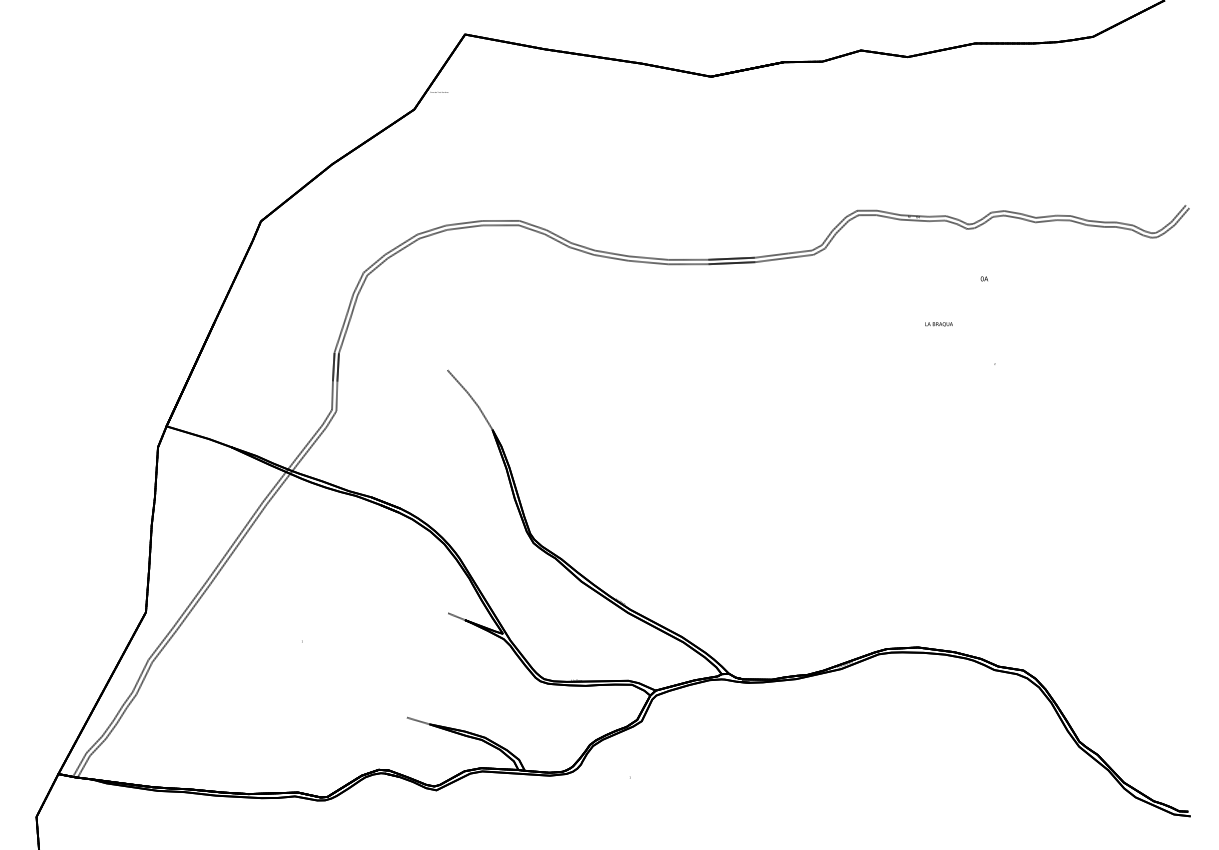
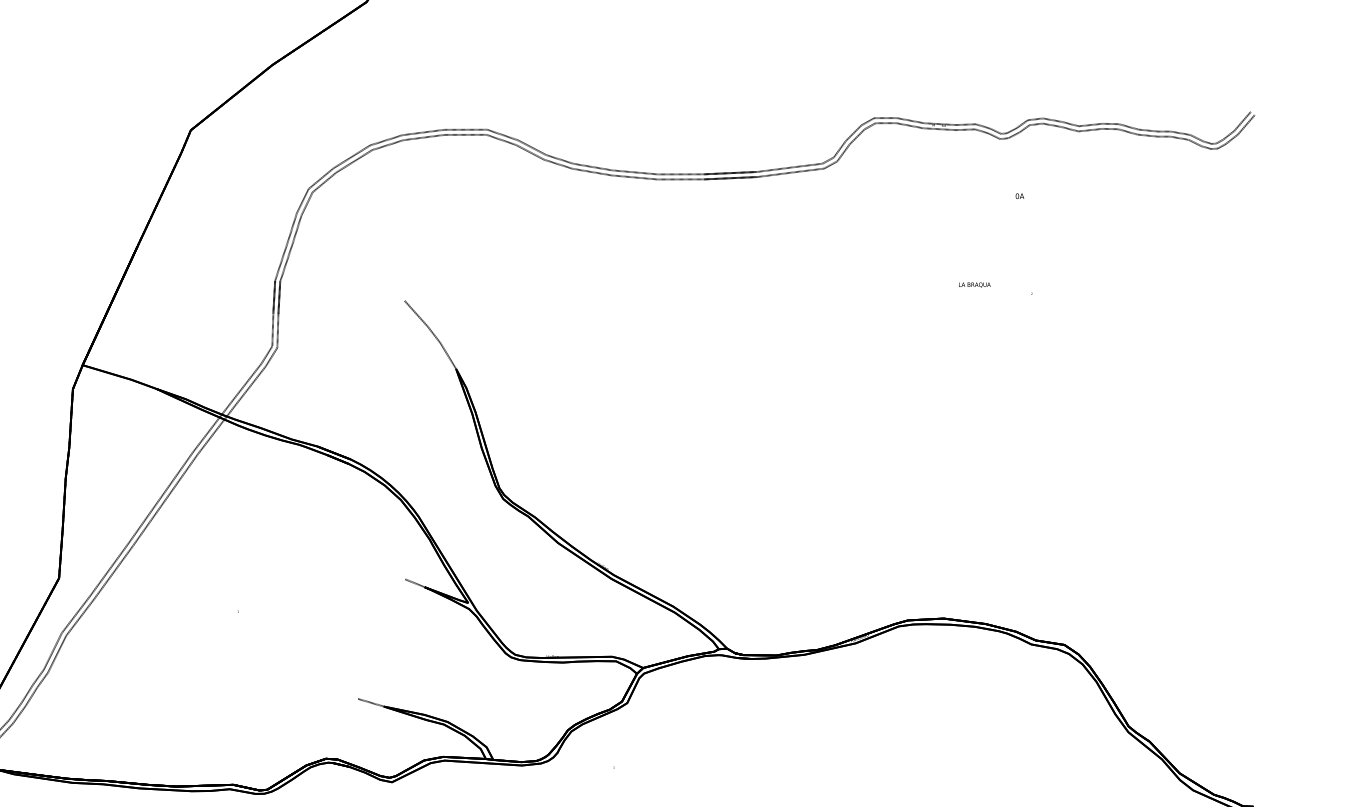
text: (938, 324) -> (974, 285), moved

